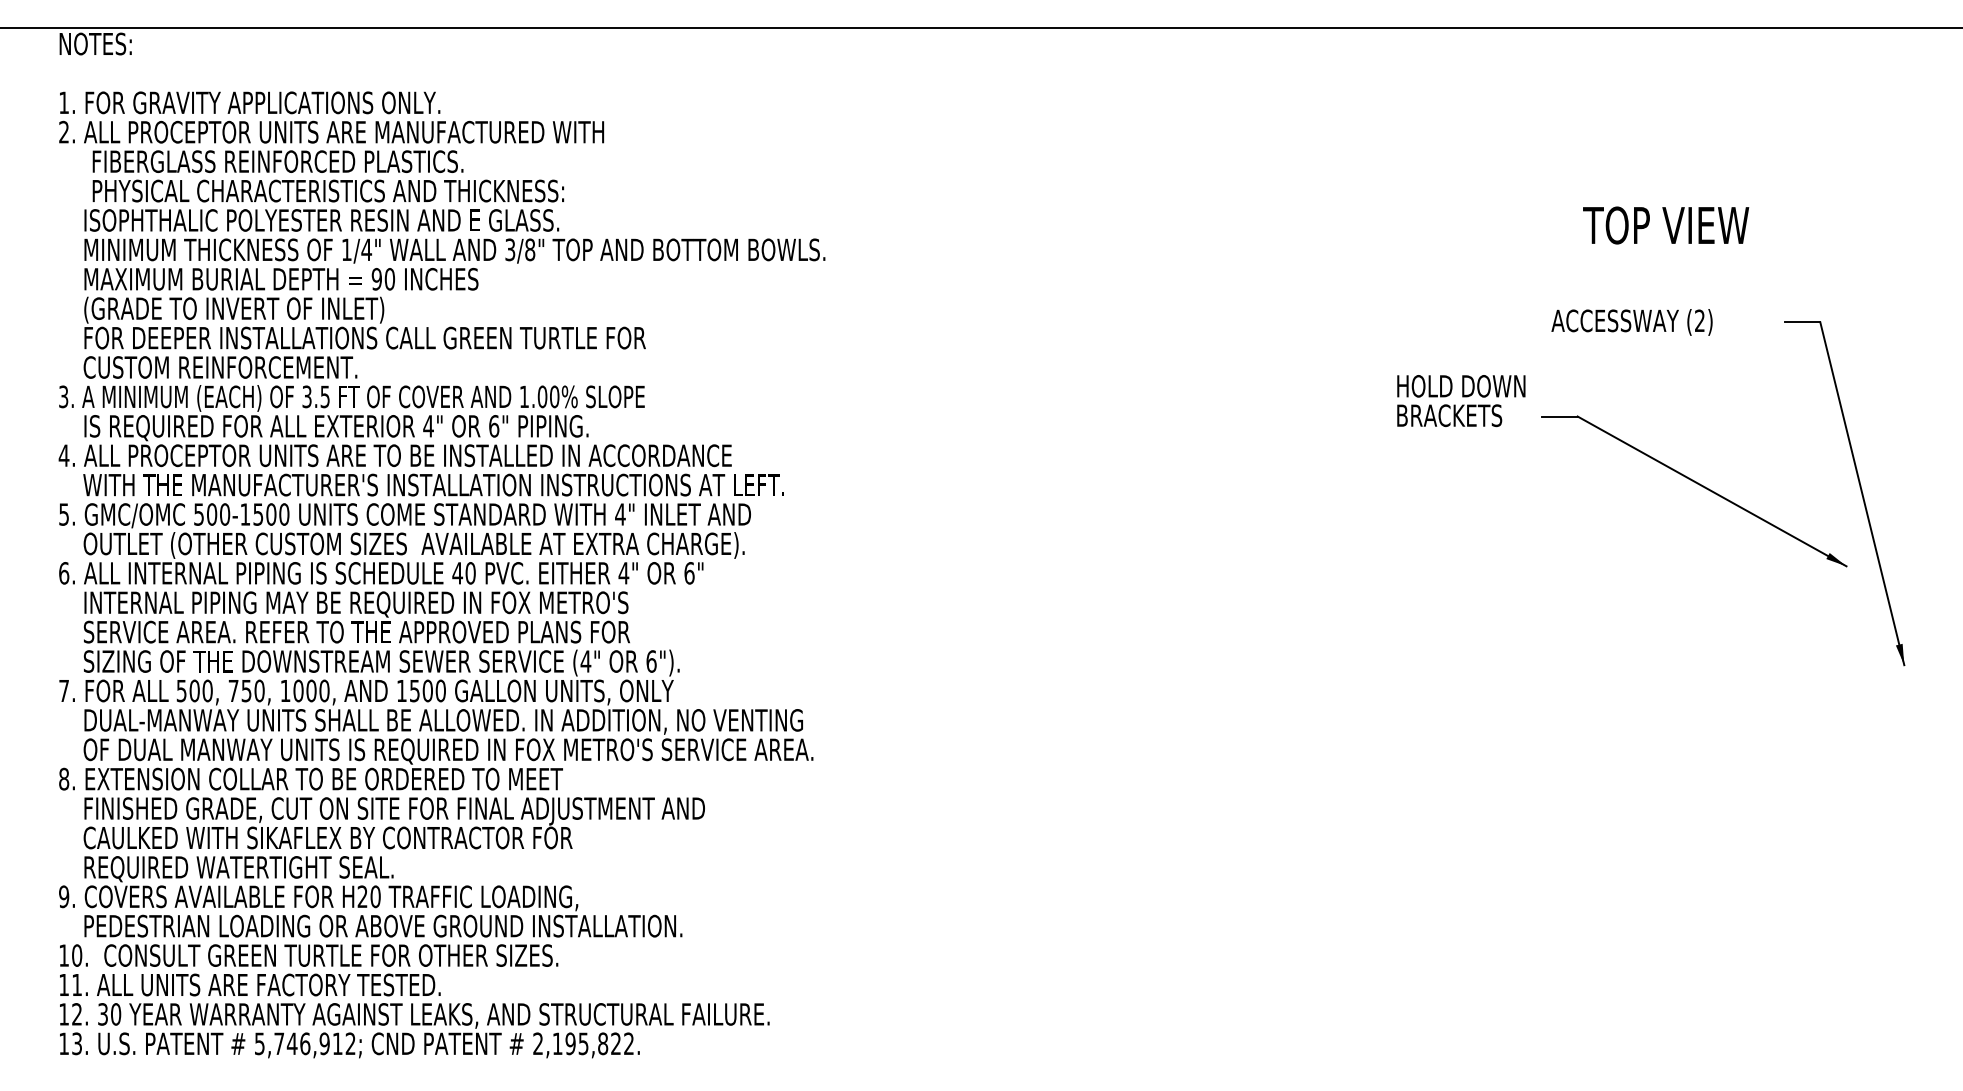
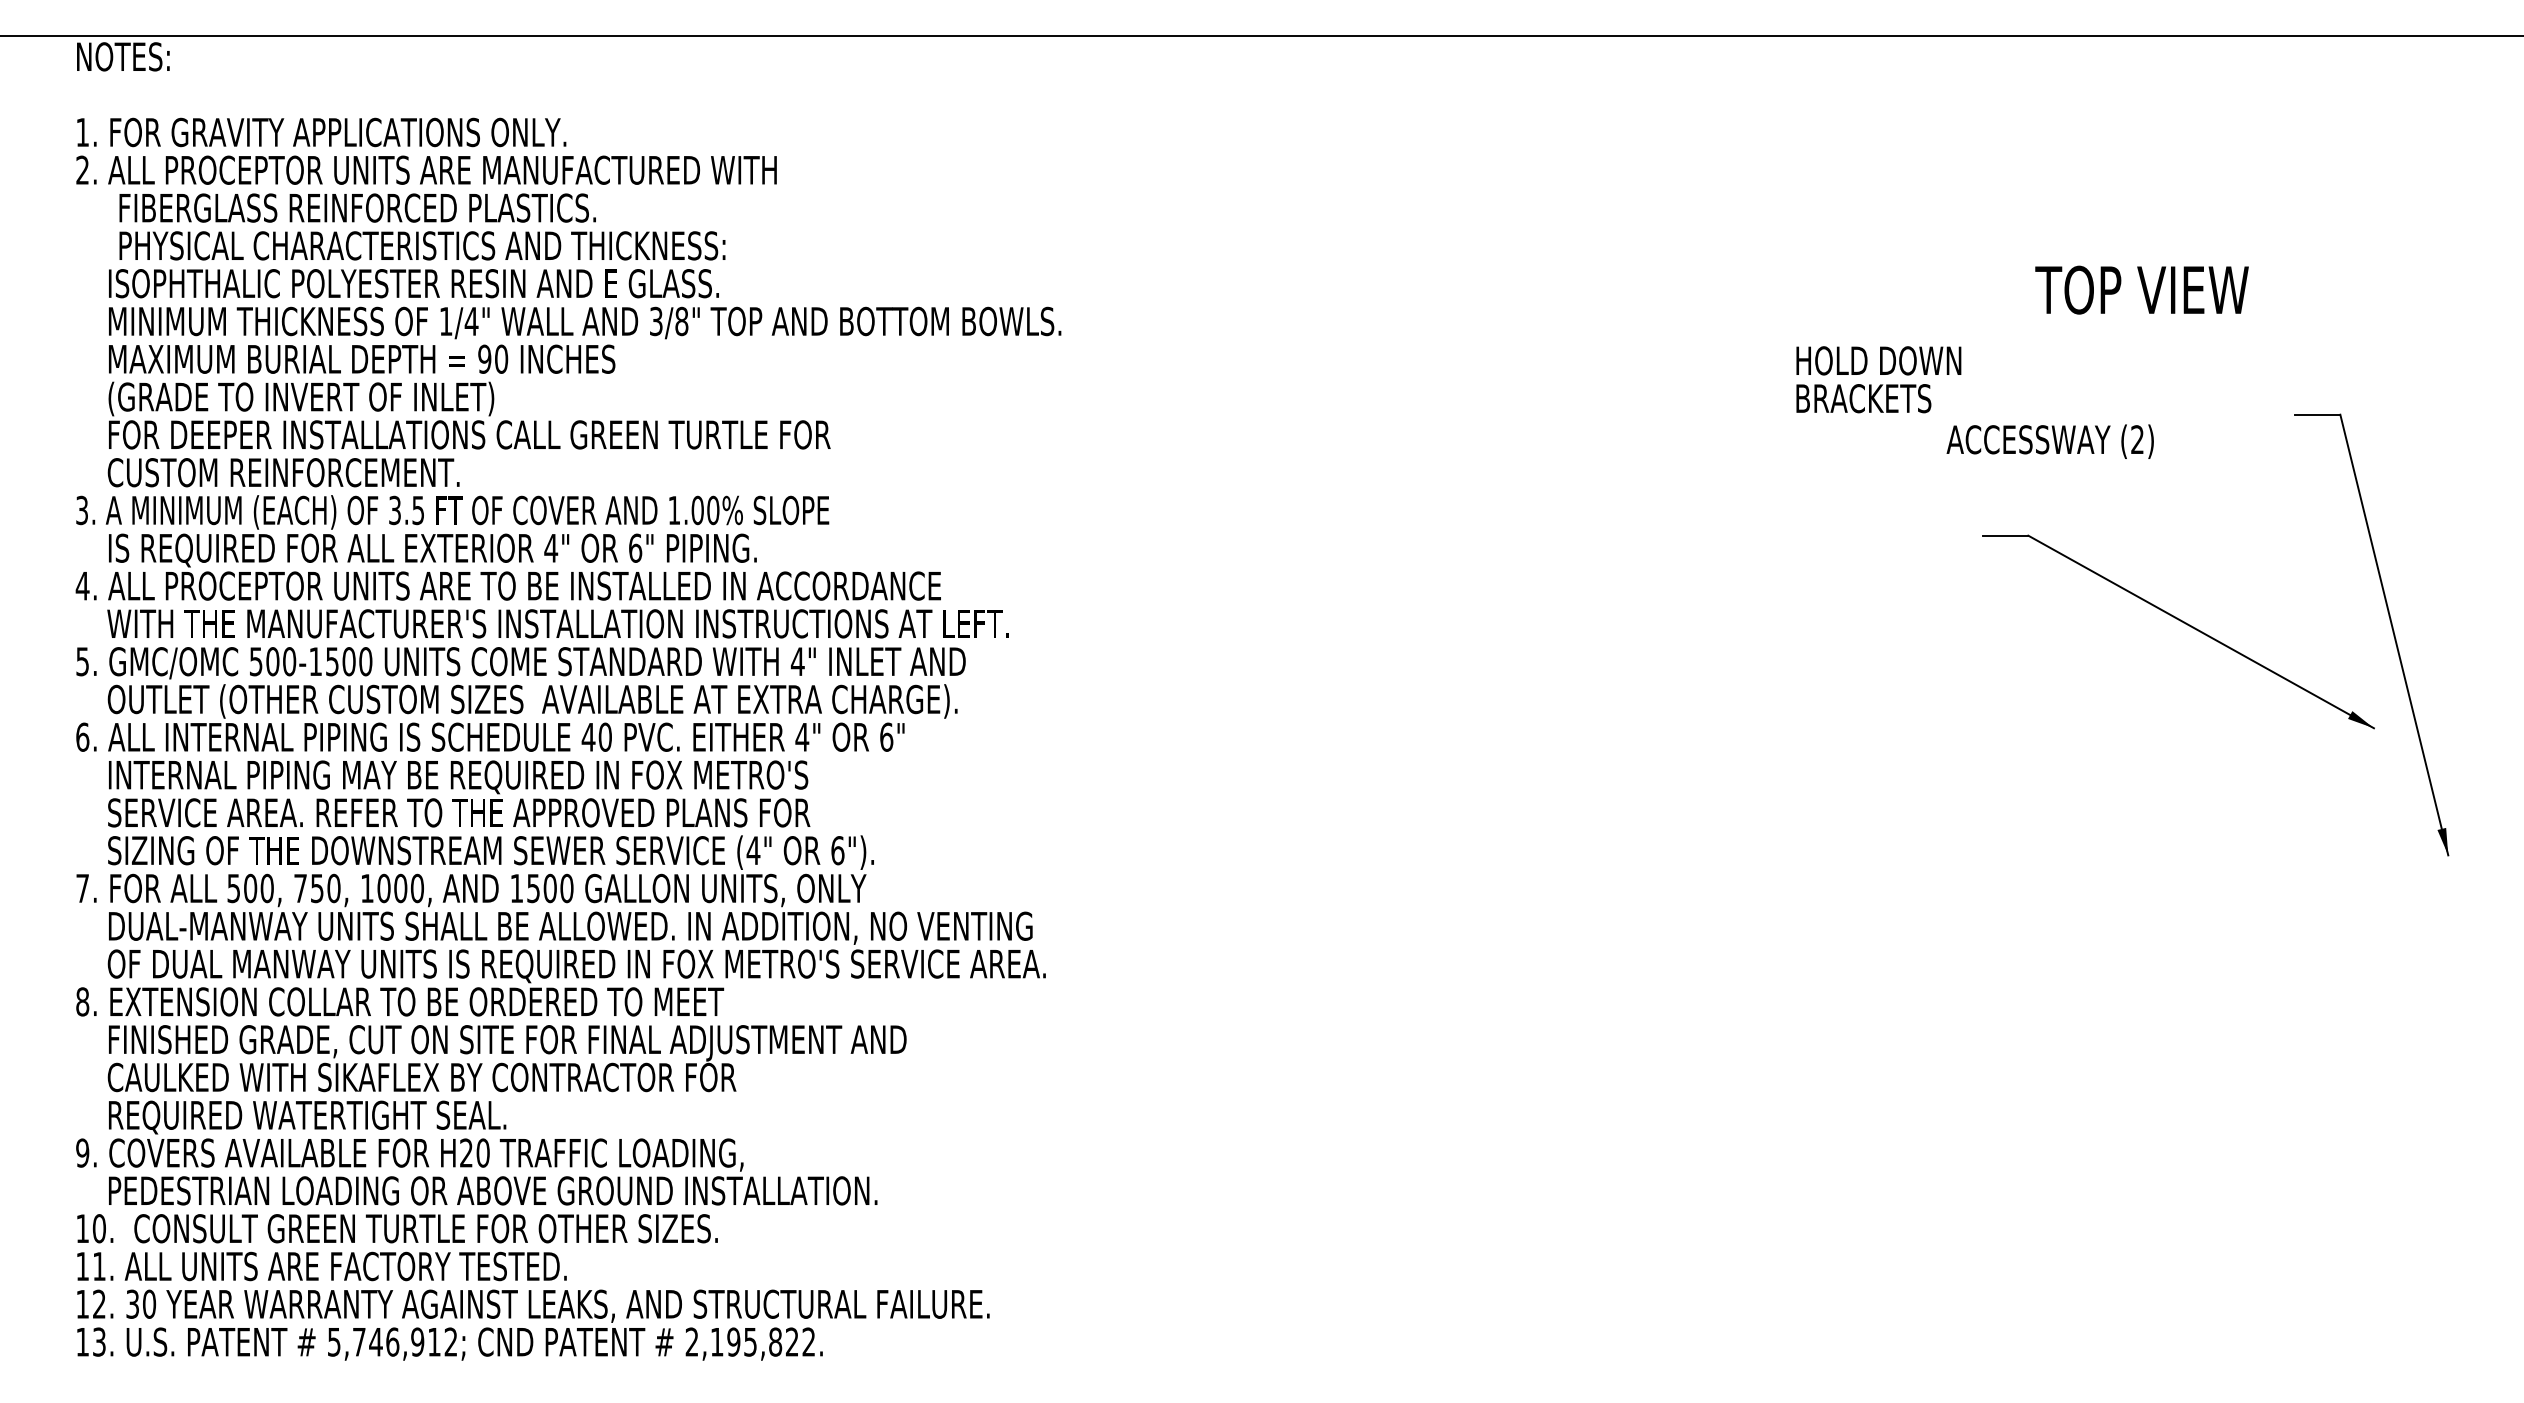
text: (1631, 322) -> (2049, 441), moved
text: (1461, 400) -> (1878, 379), moved

